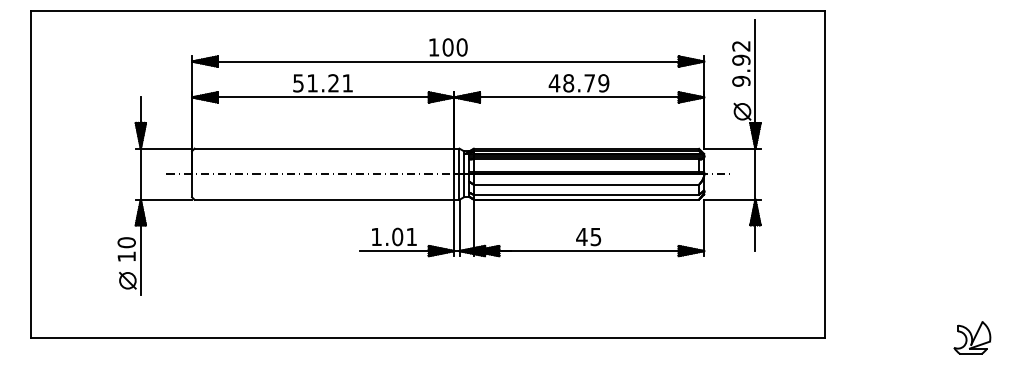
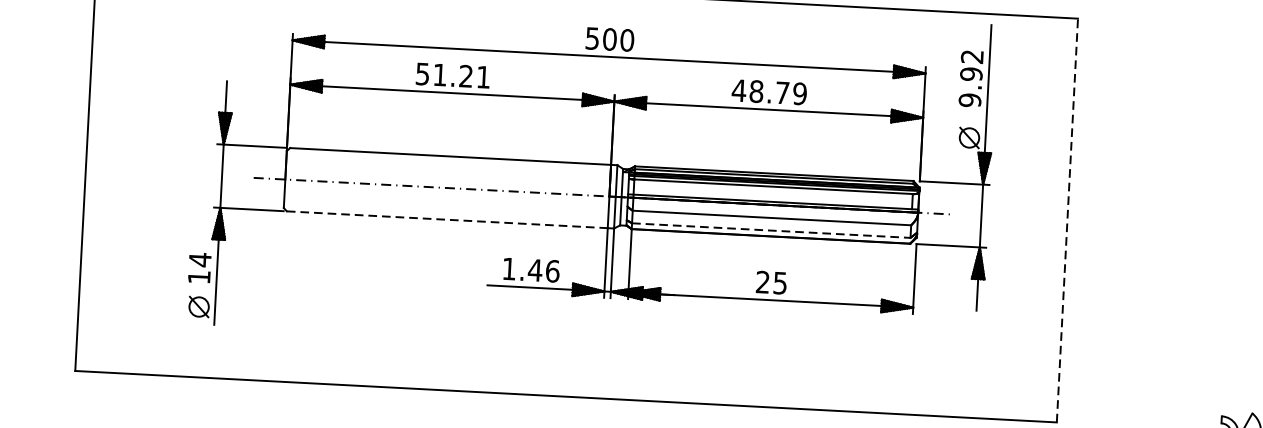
text: (433, 47) -> (591, 38), 100 -> 500
line: (825, 173) -> (1068, 219), solid -> dashed
line: (586, 194) -> (771, 230), solid -> dashed
line: (324, 199) -> (447, 219), solid -> dashed
text: (404, 236) -> (543, 270), 1.01 -> 1.46
text: (581, 236) -> (762, 281), 45 -> 25
text: (126, 242) -> (199, 259), 10 -> 14

